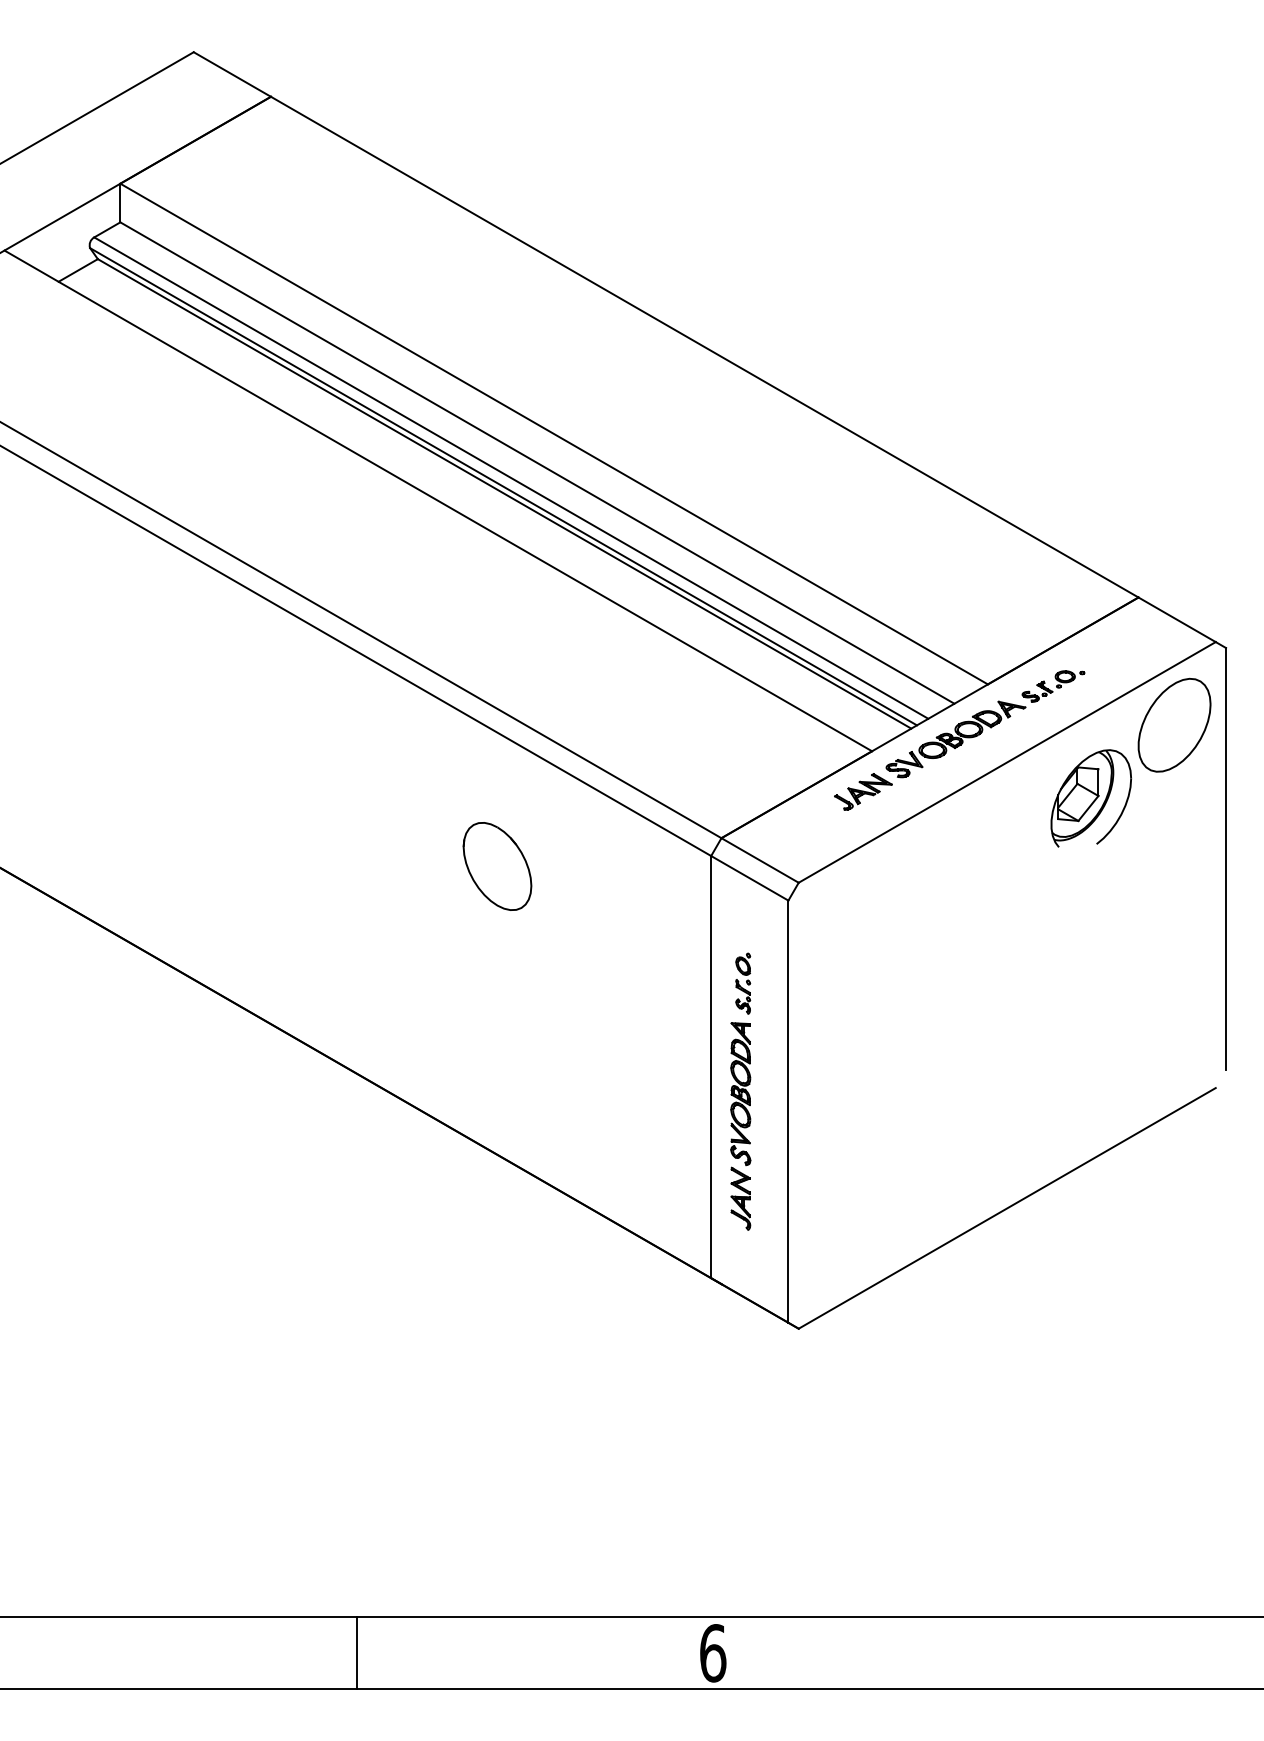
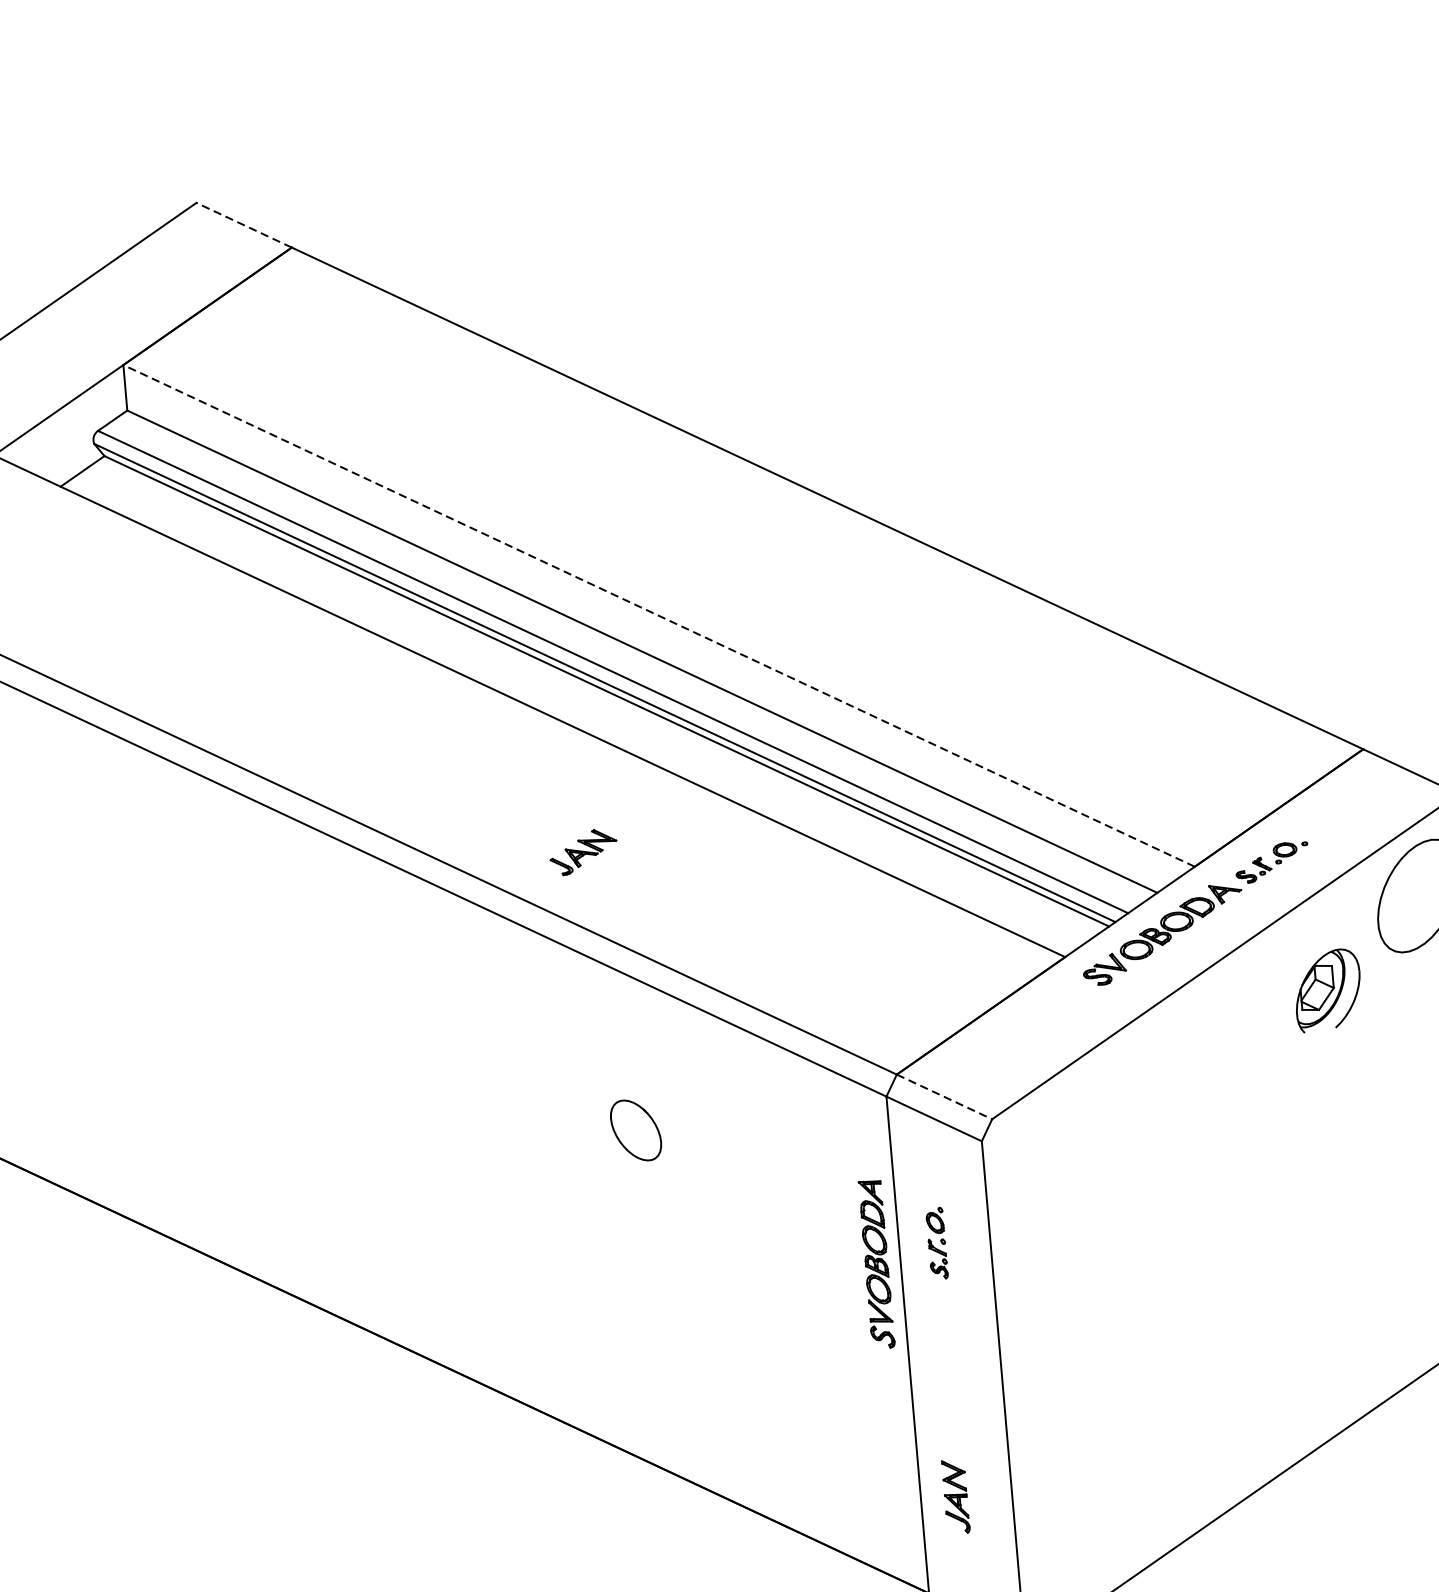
line: (232, 74) -> (244, 225), solid -> dashed
line: (554, 434) -> (659, 616), solid -> dashed
part: (863, 791) -> (583, 851), moved
part: (1091, 798) -> (1328, 990), size x0.7
line: (760, 860) -> (944, 1096), solid -> dashed
part: (497, 866) -> (636, 1130), size x0.6
part: (740, 1094) -> (876, 1265), moved

